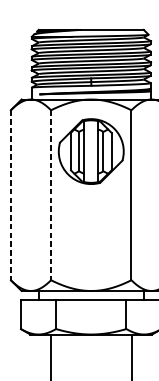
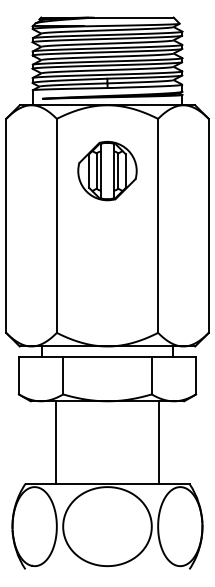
part: (91, 152) -> (107, 171), size x0.71
line: (11, 195) -> (6, 226), dashed -> solid
line: (50, 195) -> (56, 226), dashed -> solid

